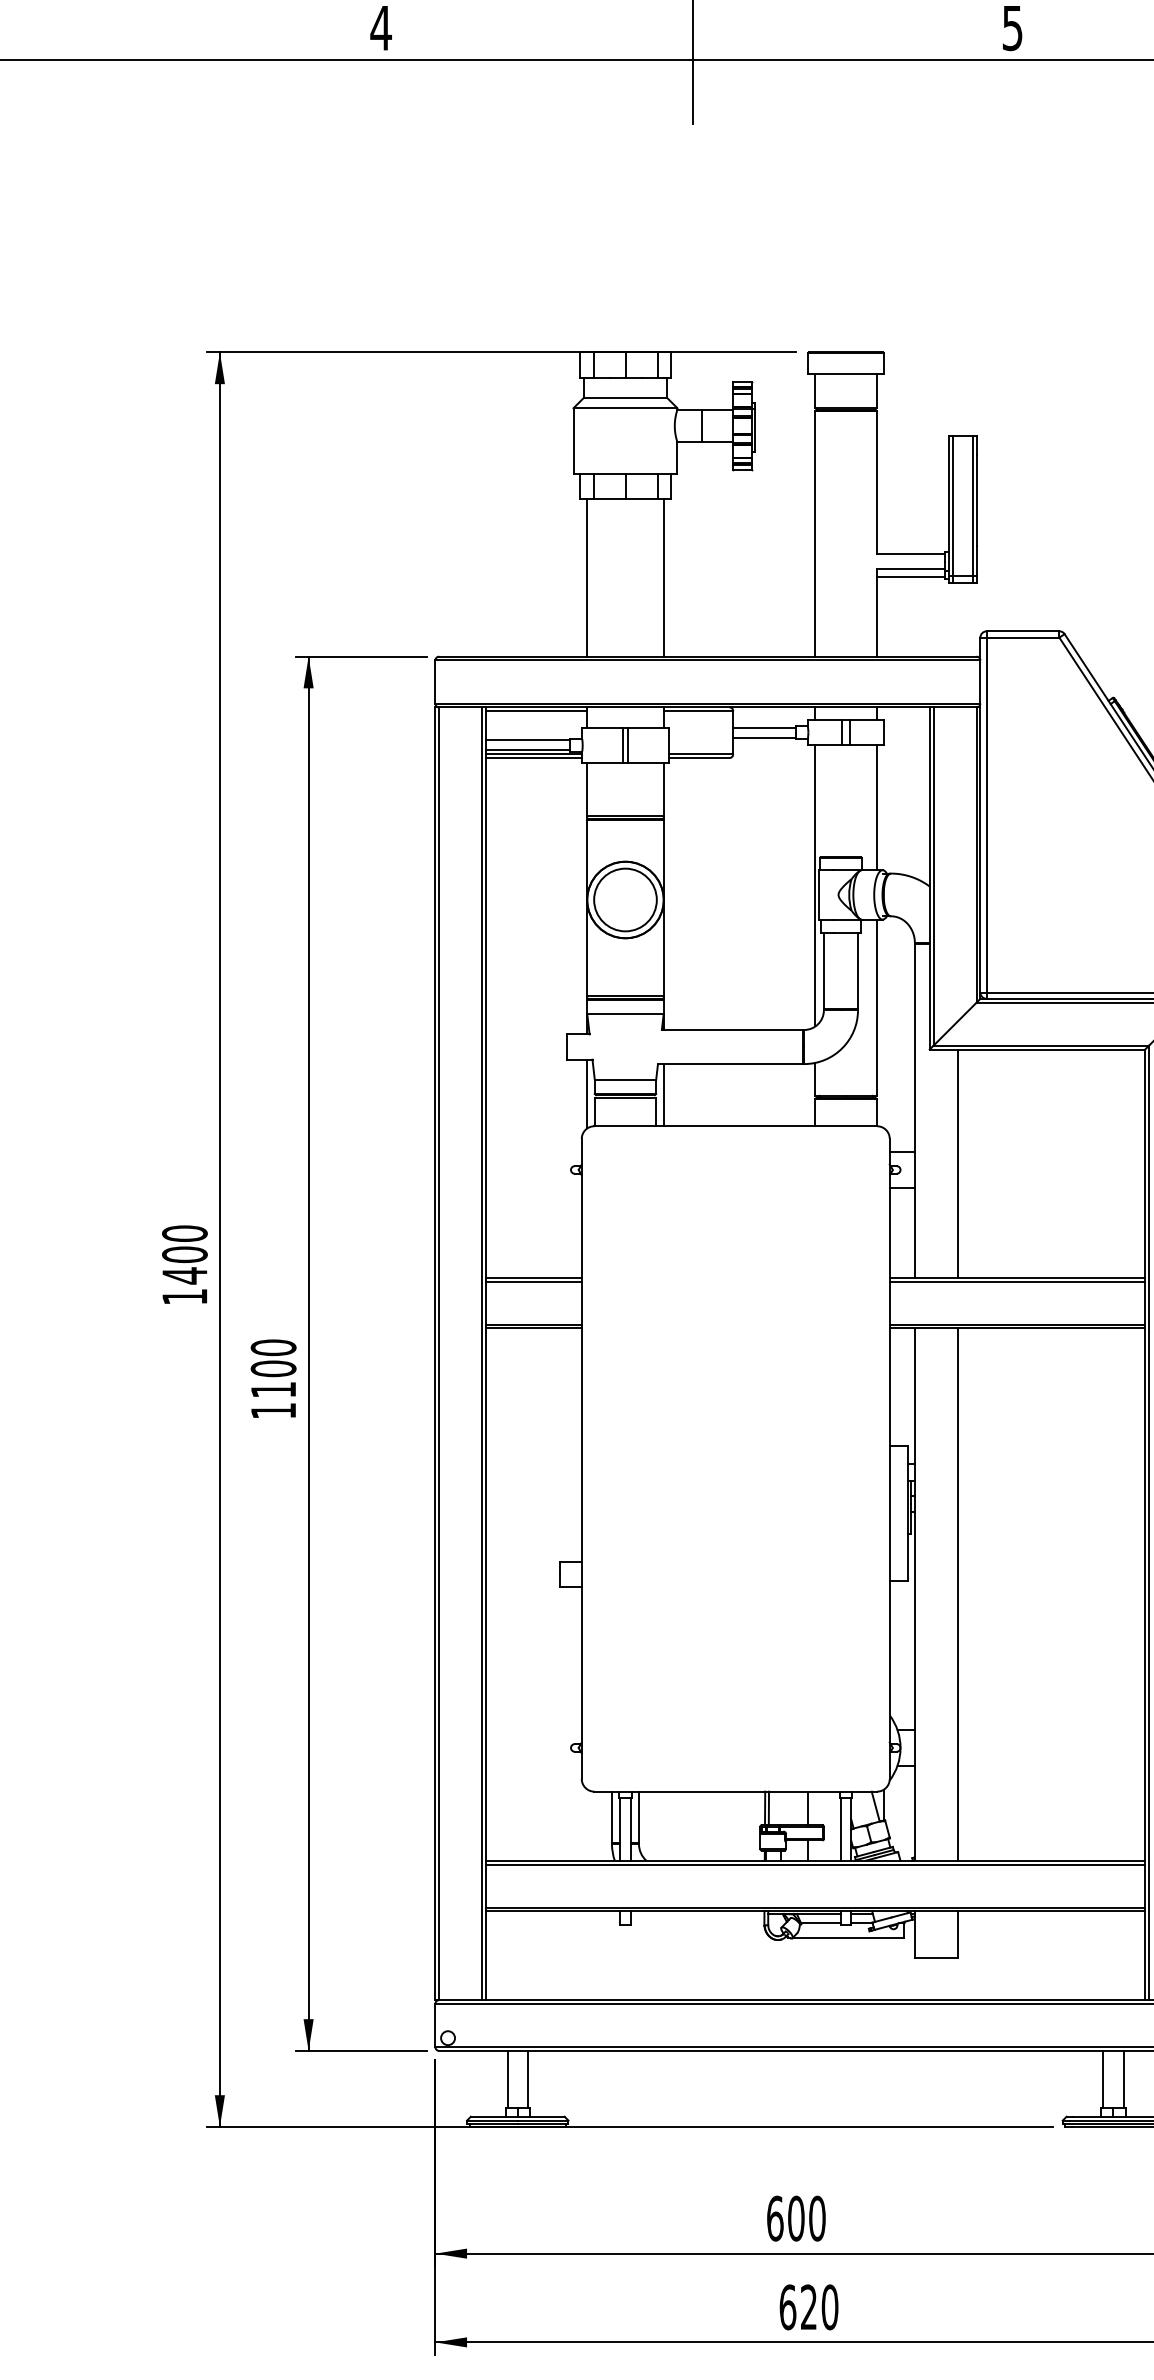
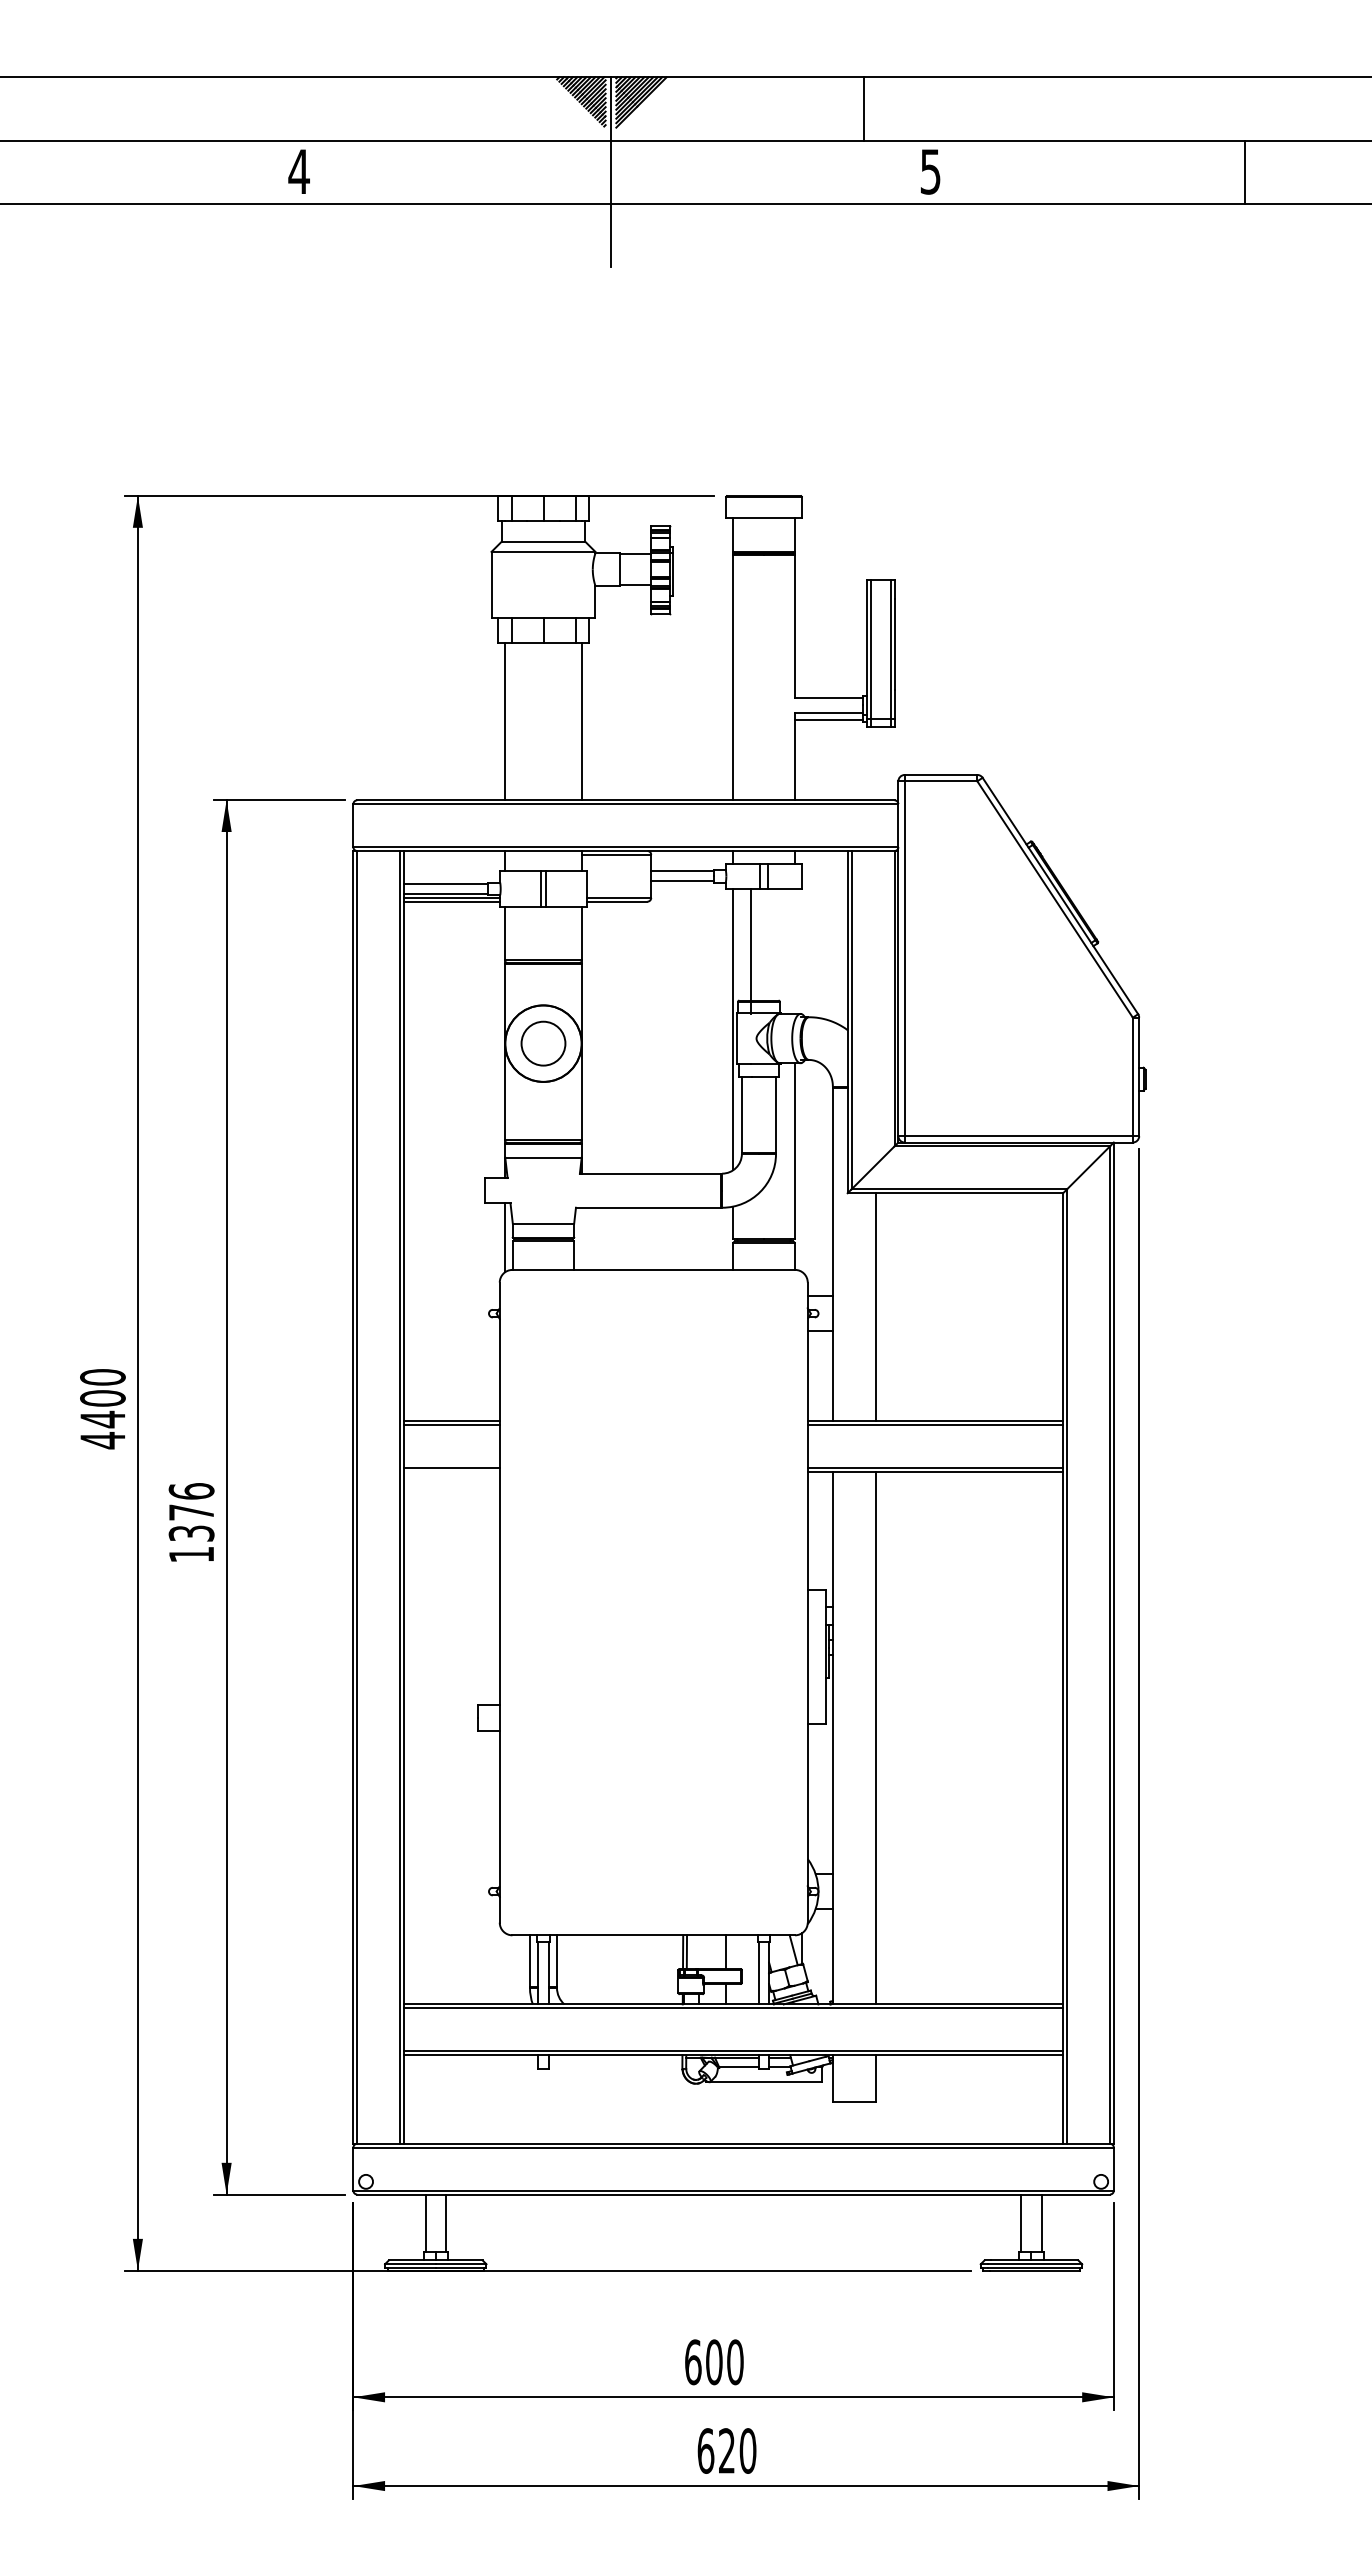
line: (536, 710) -> (454, 854), removed
line: (876, 807) -> (750, 951), moved
circle: (625, 899) -> (543, 1043), size x0.7
line: (663, 1094) -> (581, 1238), removed
text: (184, 1296) -> (102, 1440), 1400 -> 4400
line: (533, 1328) -> (451, 1472), removed
text: (273, 1368) -> (191, 1512), 1100 -> 1376

